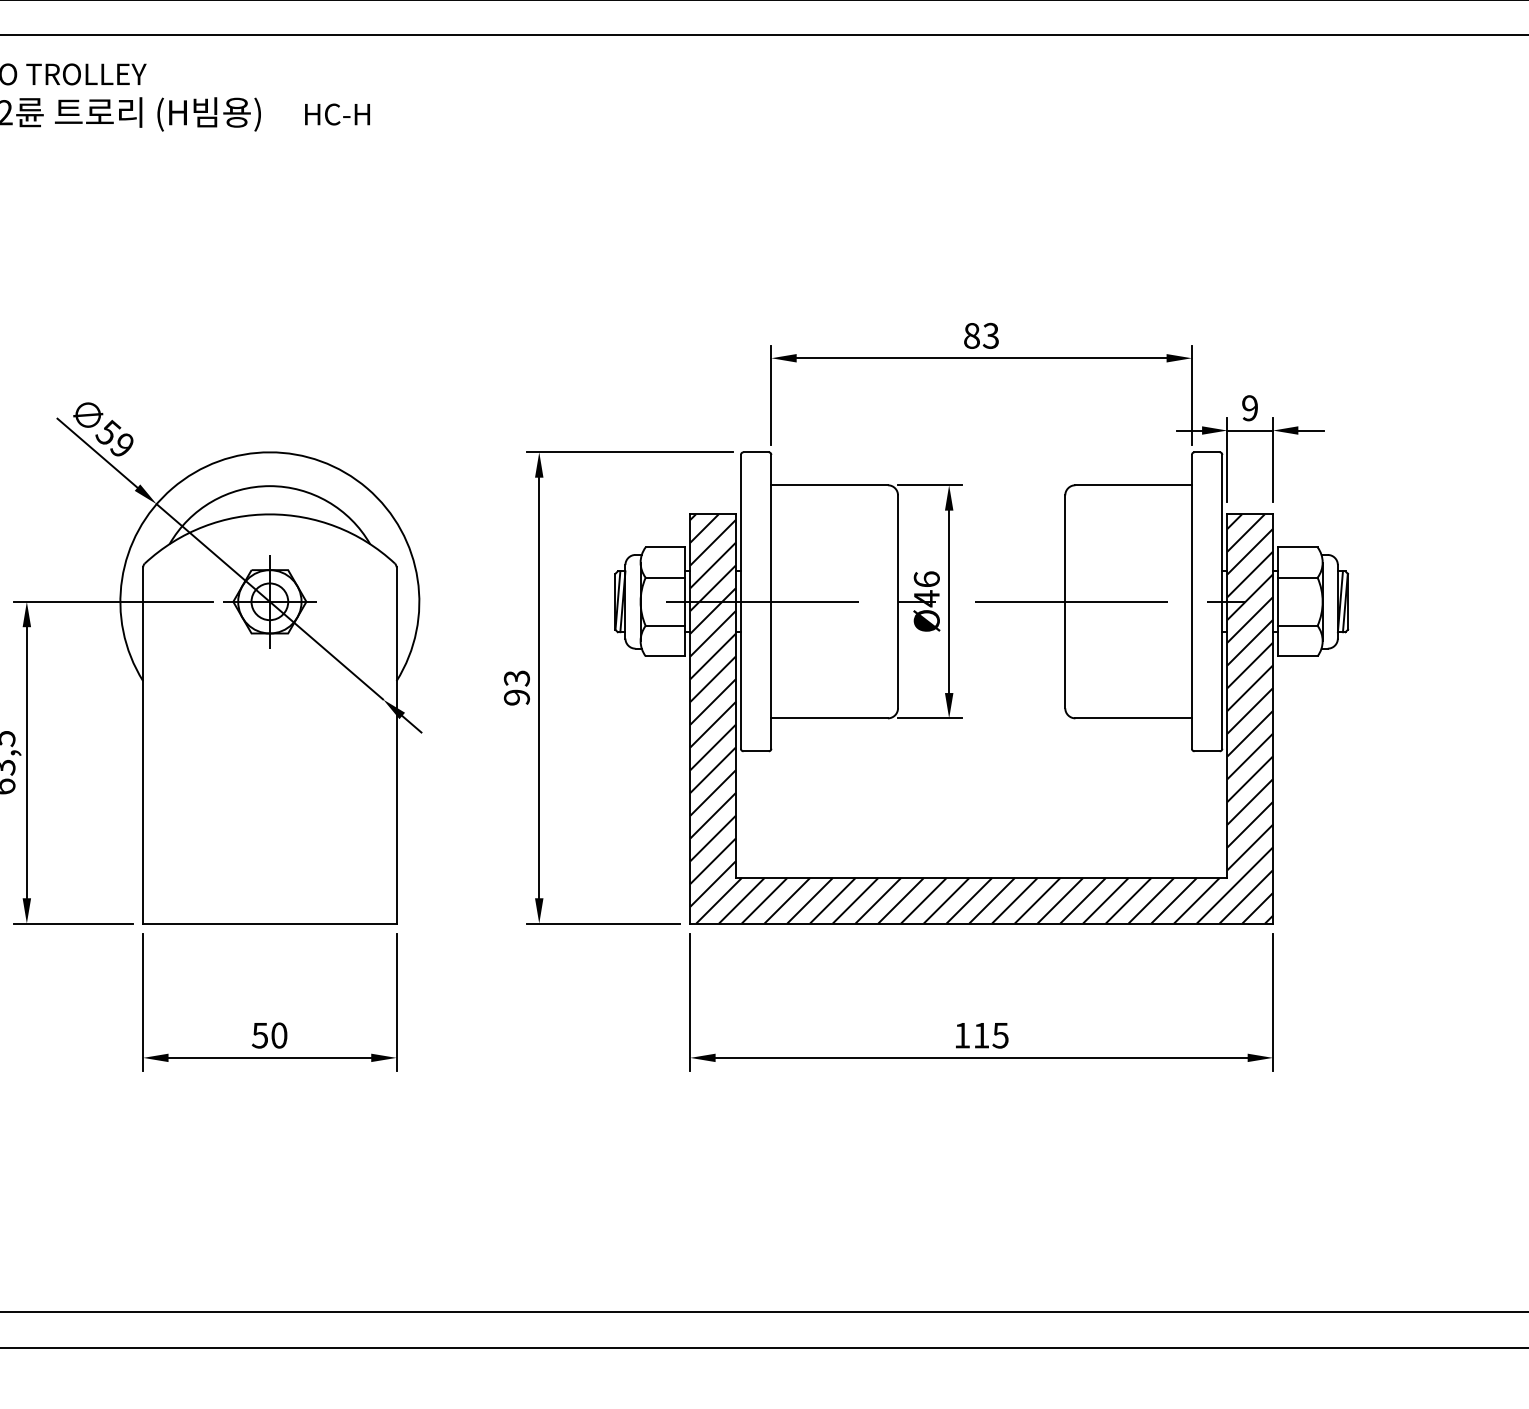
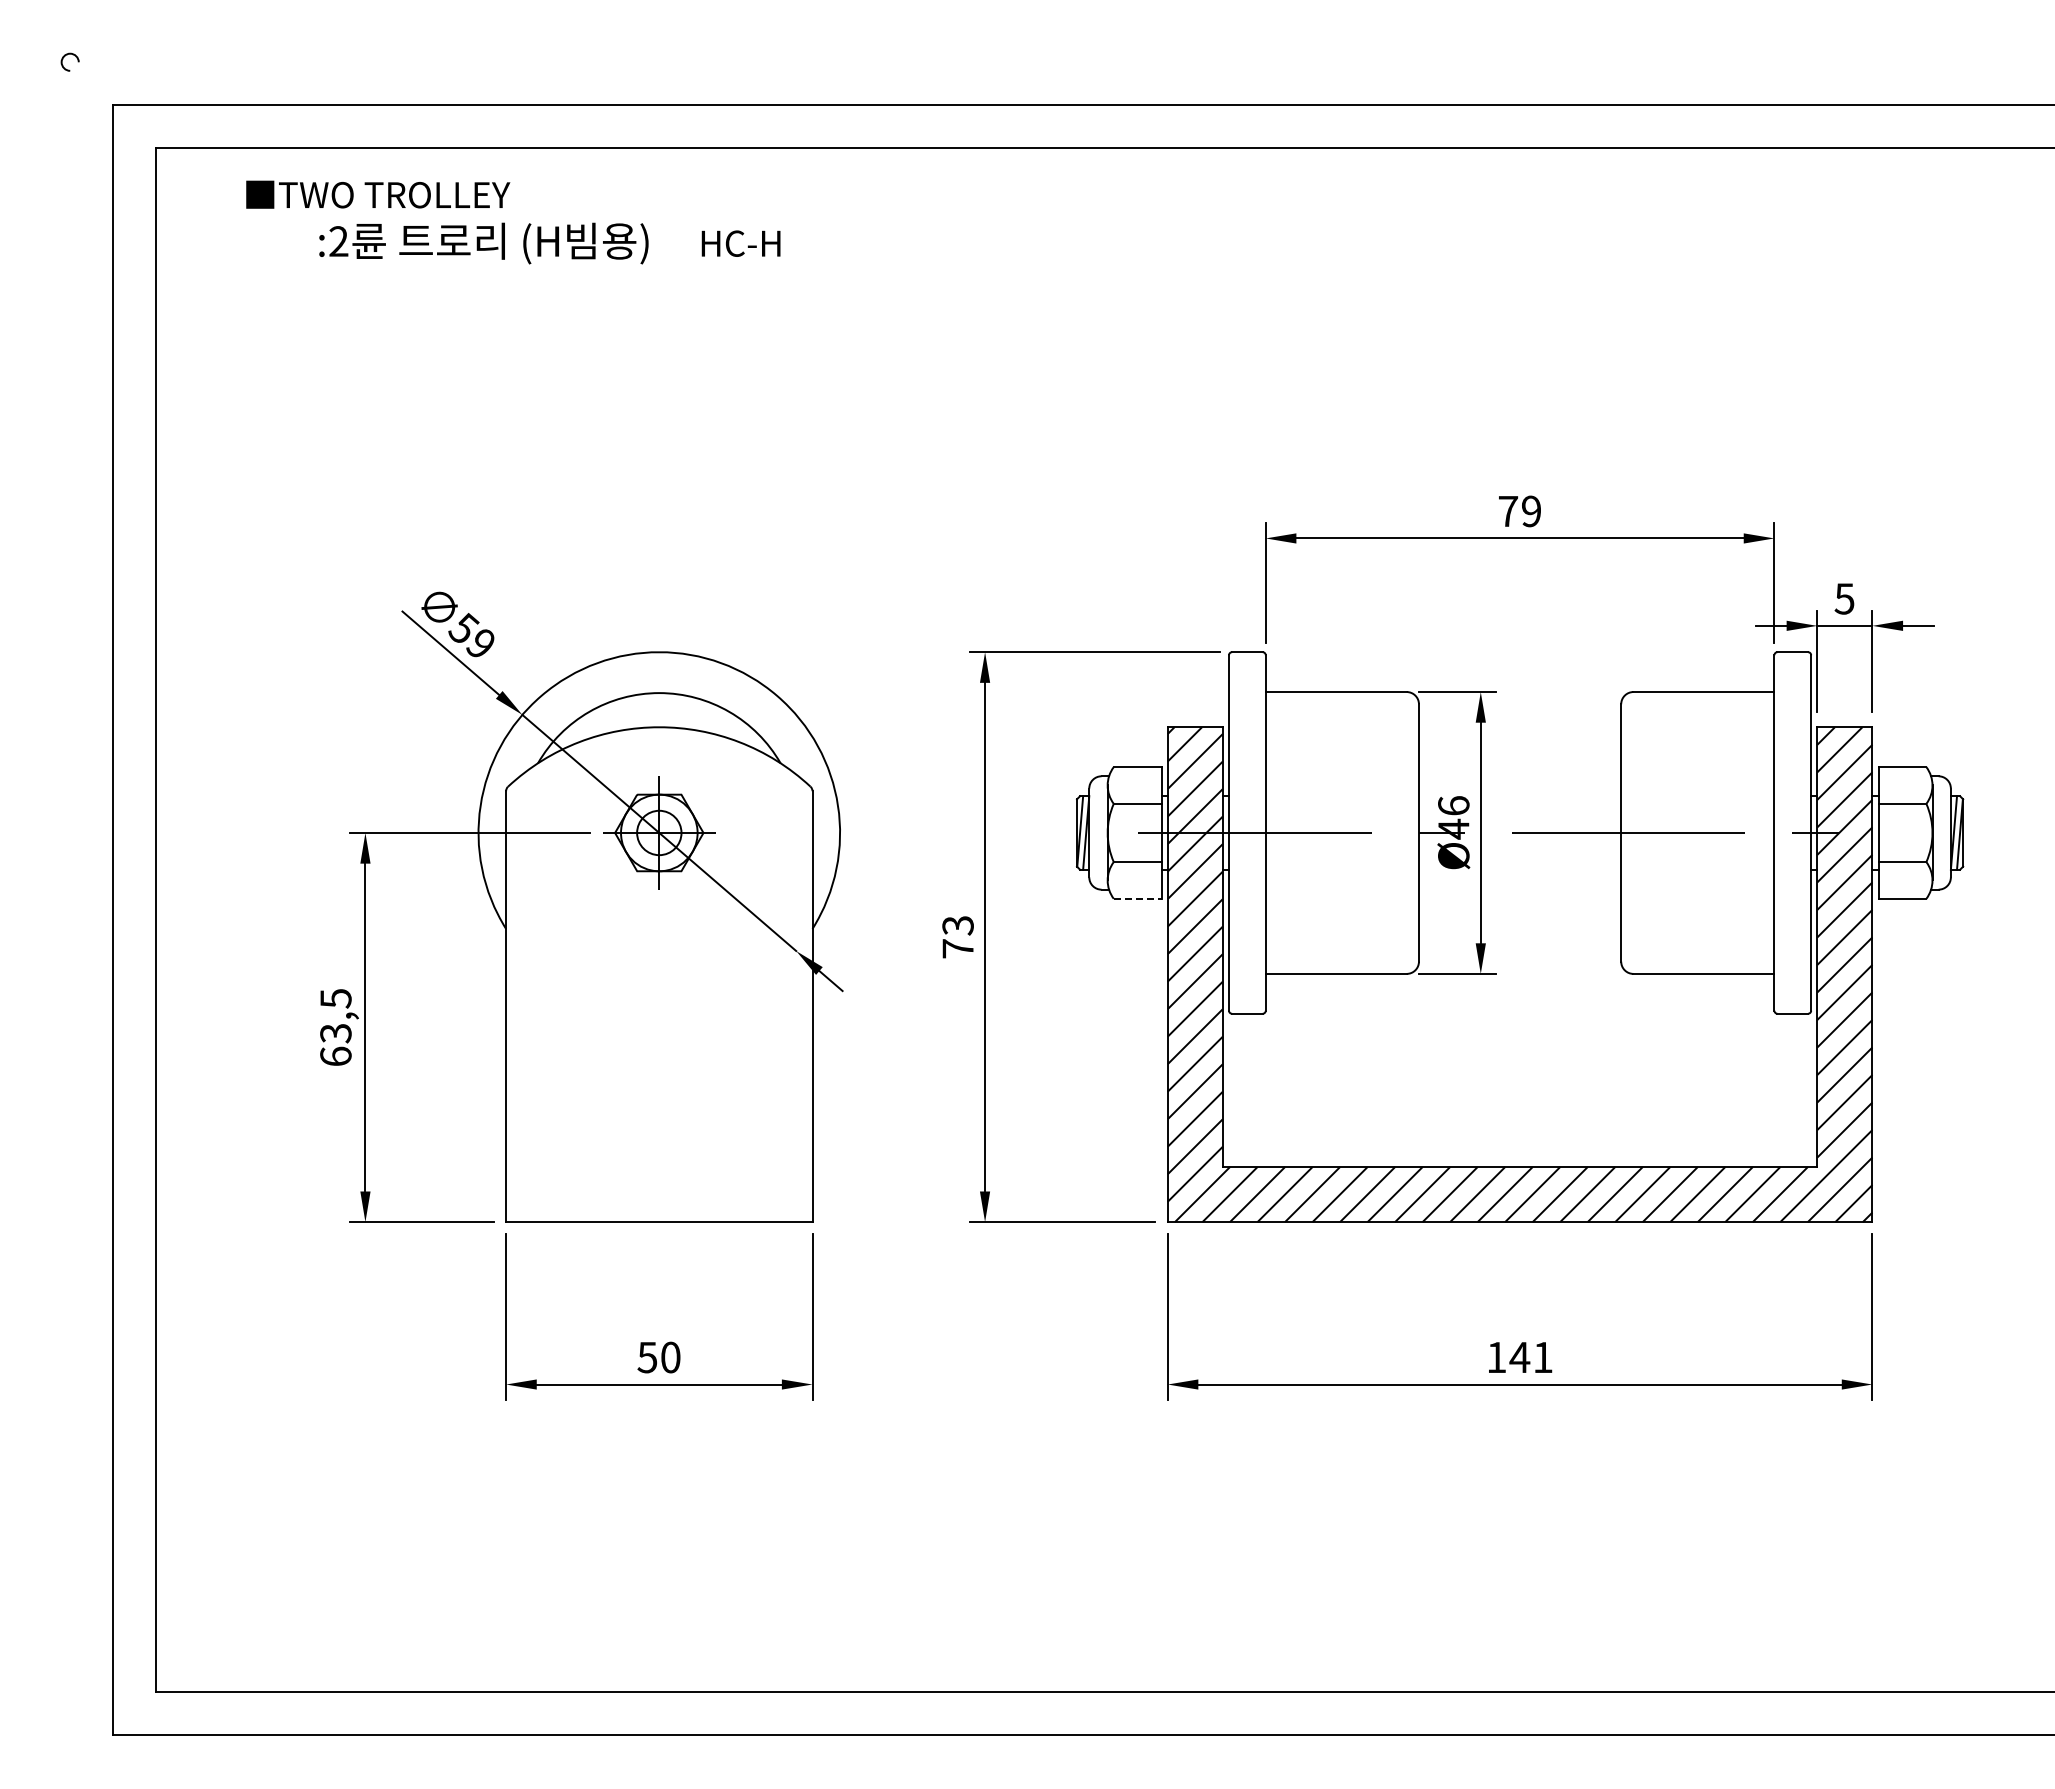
text: (981, 335) -> (1519, 511), 83 -> 79
text: (1249, 407) -> (1844, 598), 9 -> 5
line: (665, 655) -> (1137, 898), solid -> dashed
text: (516, 697) -> (957, 948), 93 -> 73
text: (990, 1035) -> (1530, 1357), 115 -> 141

